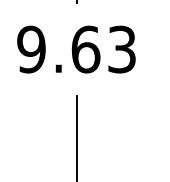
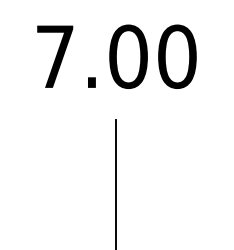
text: (76, 49) -> (115, 56), 9.63 -> 7.00

